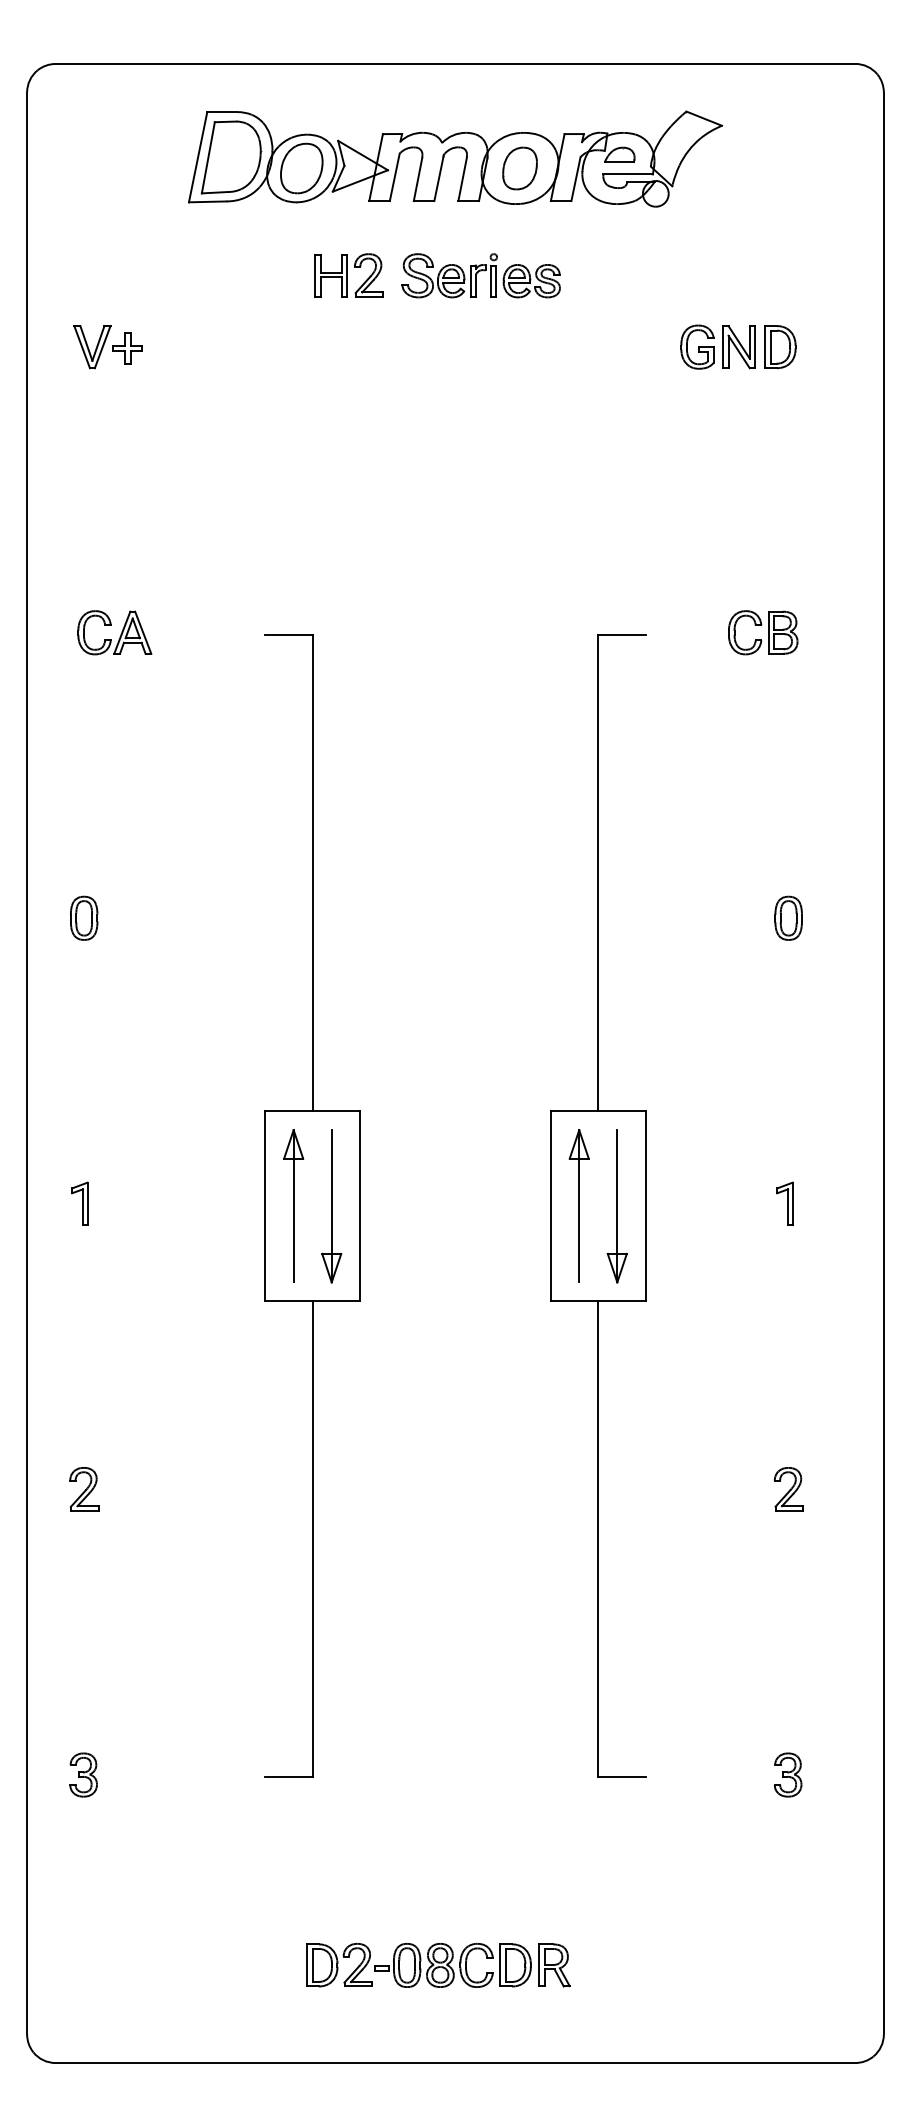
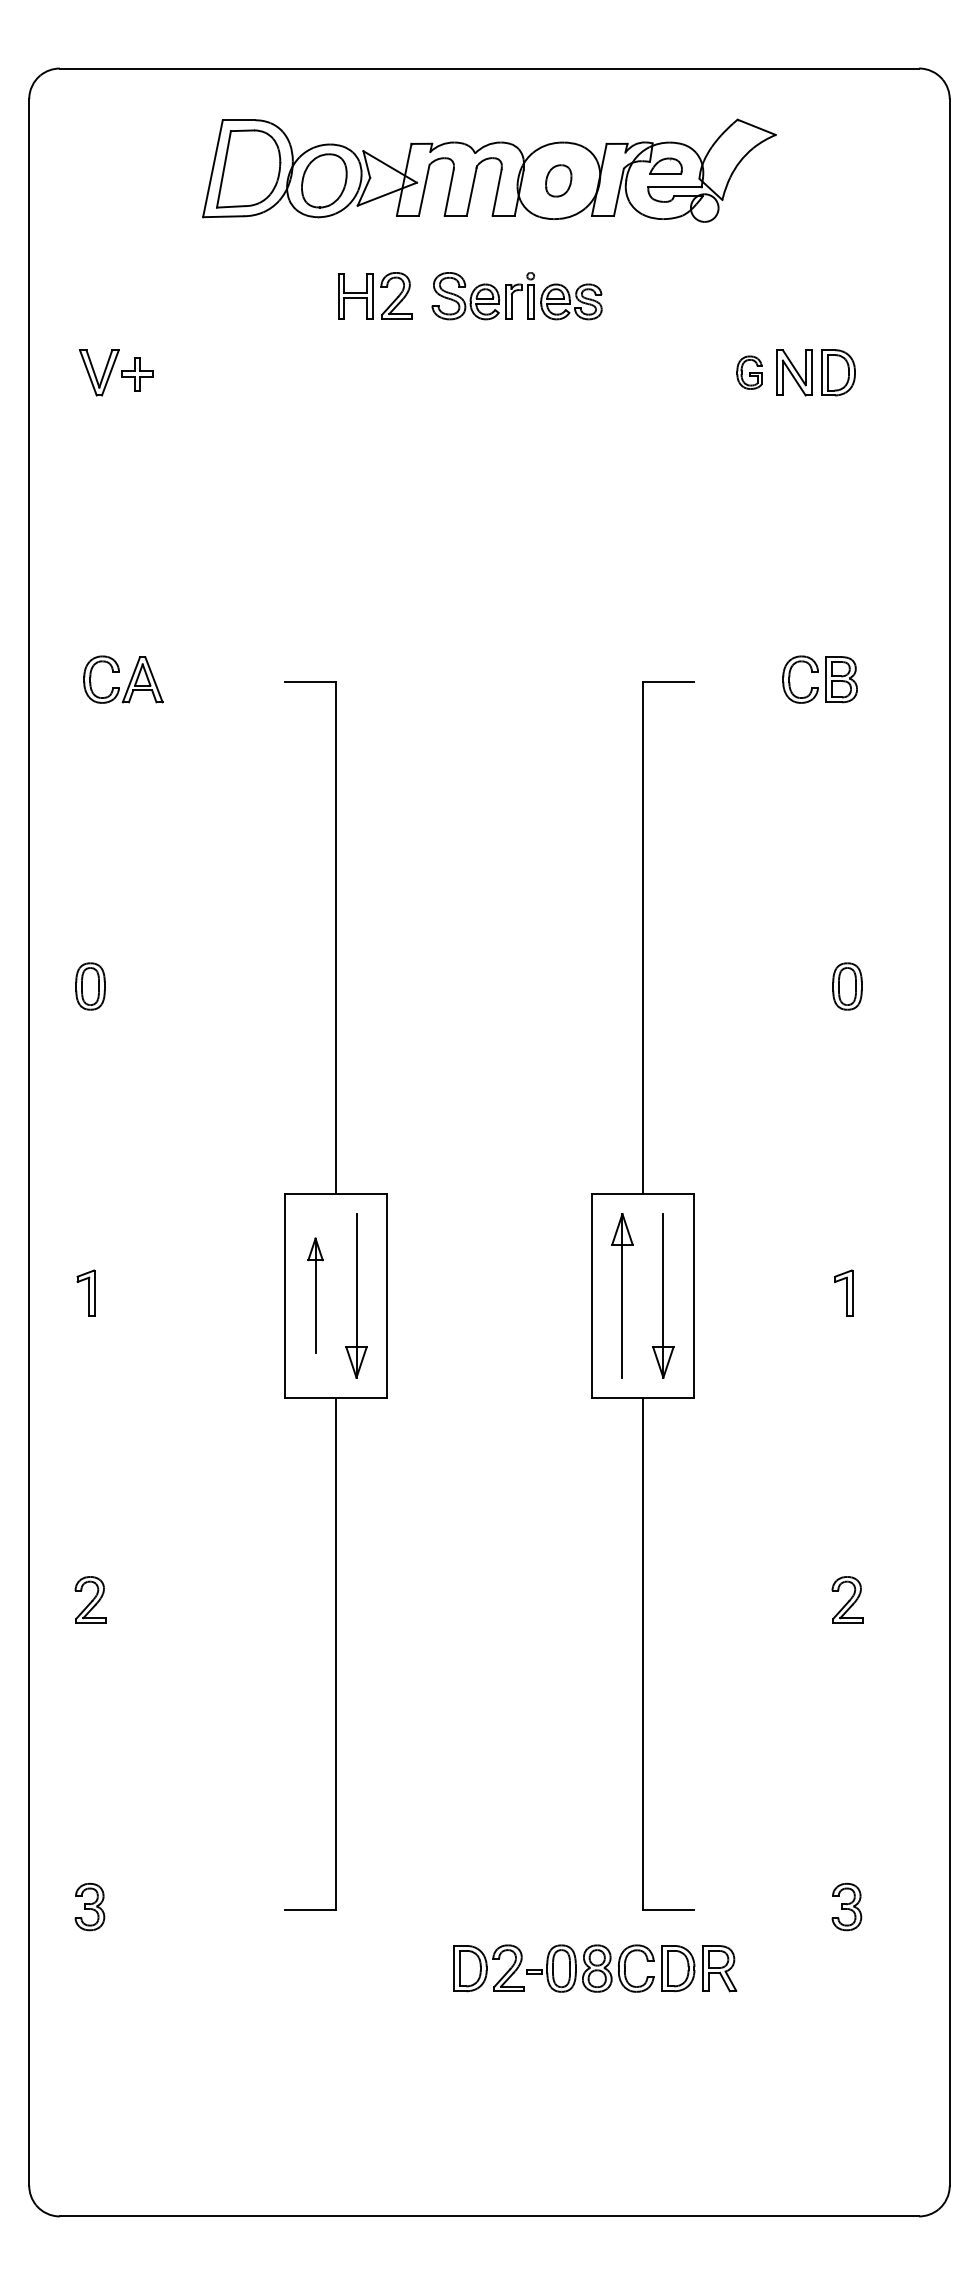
part: (519, 168) -> (558, 180), size x0.7
part: (697, 346) -> (749, 372), size x0.7
part: (293, 1205) -> (315, 1295), size x0.7
part: (438, 1965) -> (595, 1968), moved

